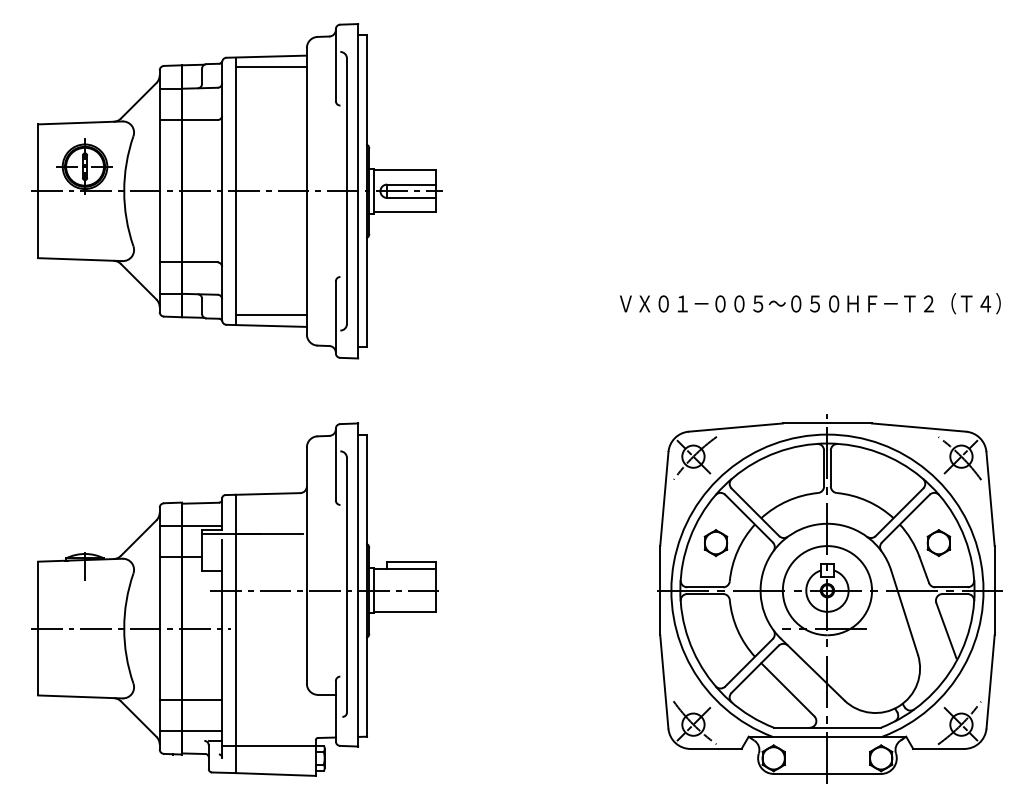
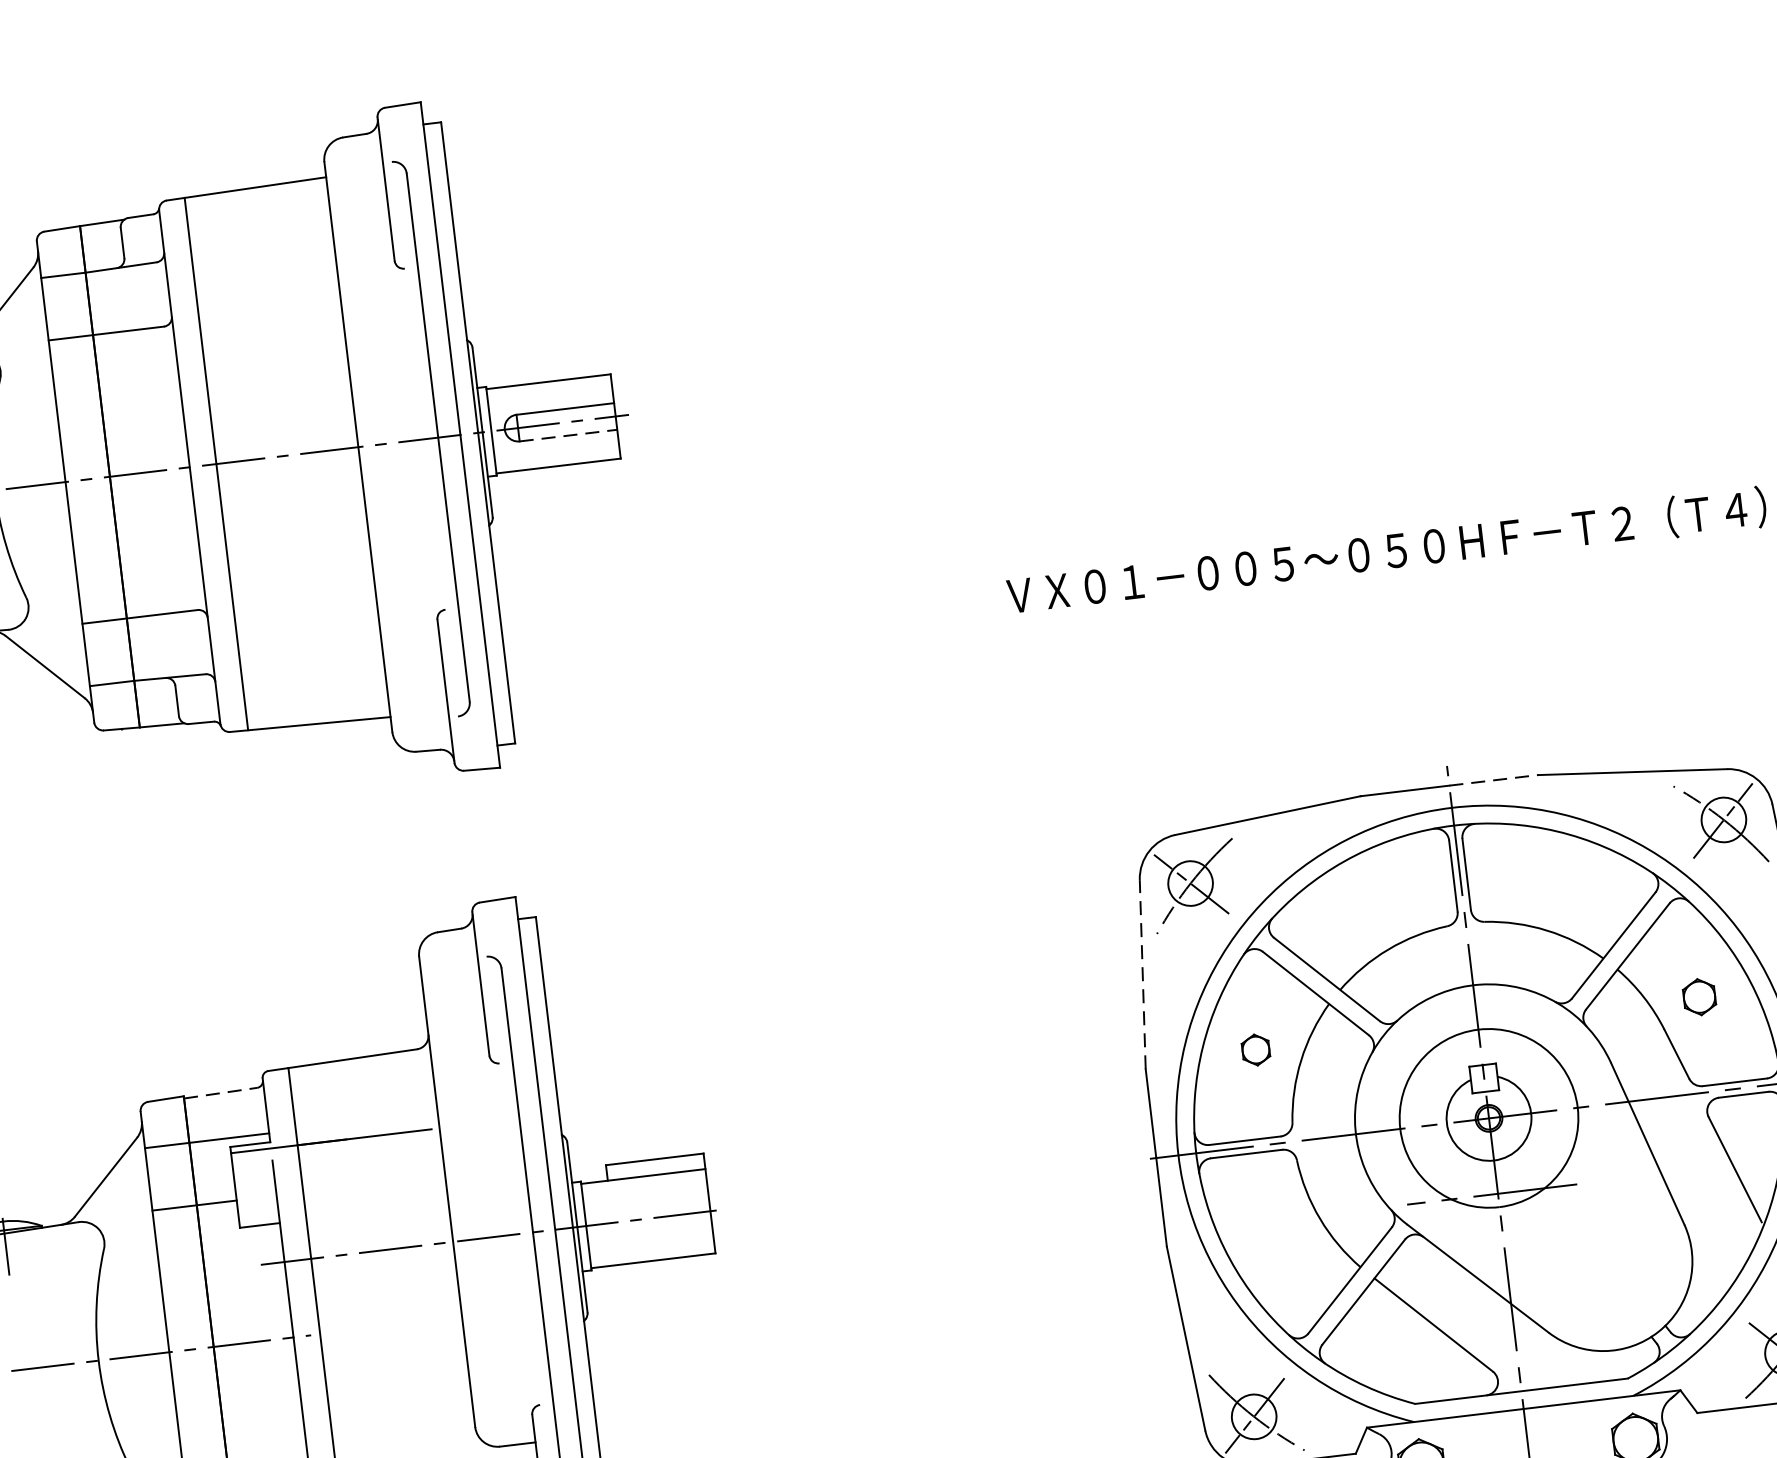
line: (270, 67) -> (256, 209), removed
line: (411, 197) -> (568, 434), solid -> dashed
line: (270, 315) -> (315, 702), removed
line: (850, 423) -> (1495, 780), solid -> dashed
line: (664, 498) -> (1142, 973), solid -> dashed
line: (200, 503) -> (220, 1093), solid -> dashed
part: (715, 542) -> (1254, 1049), size x0.6
part: (938, 542) -> (1698, 996), size x0.7

